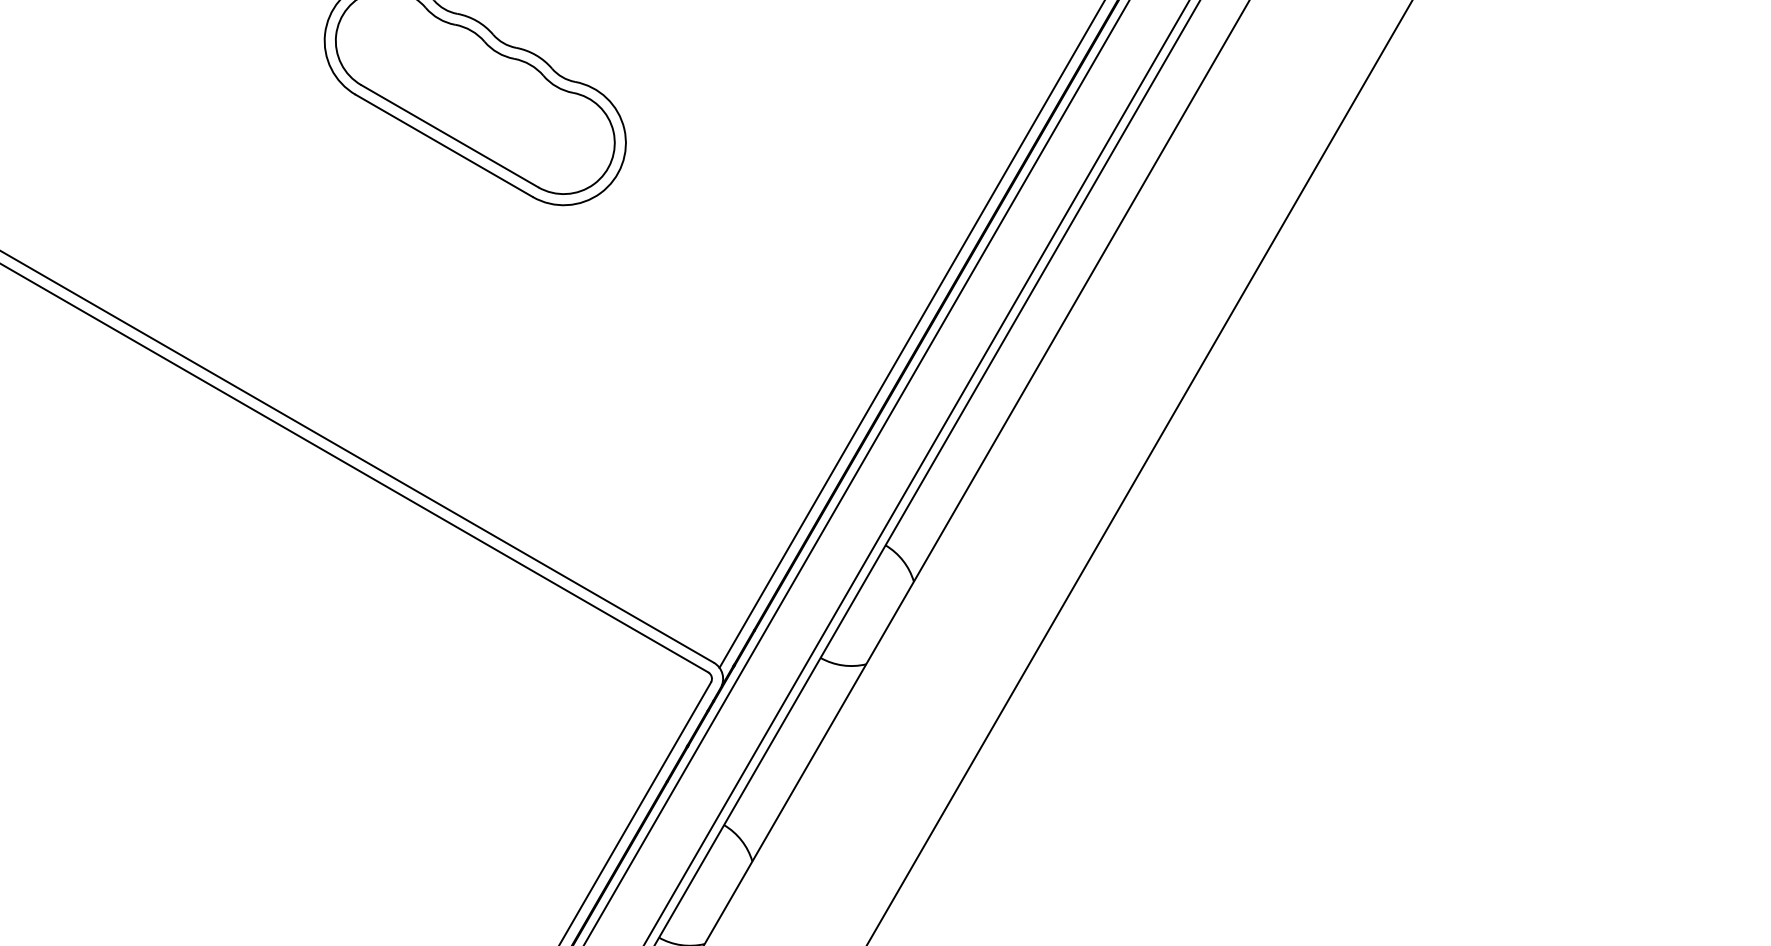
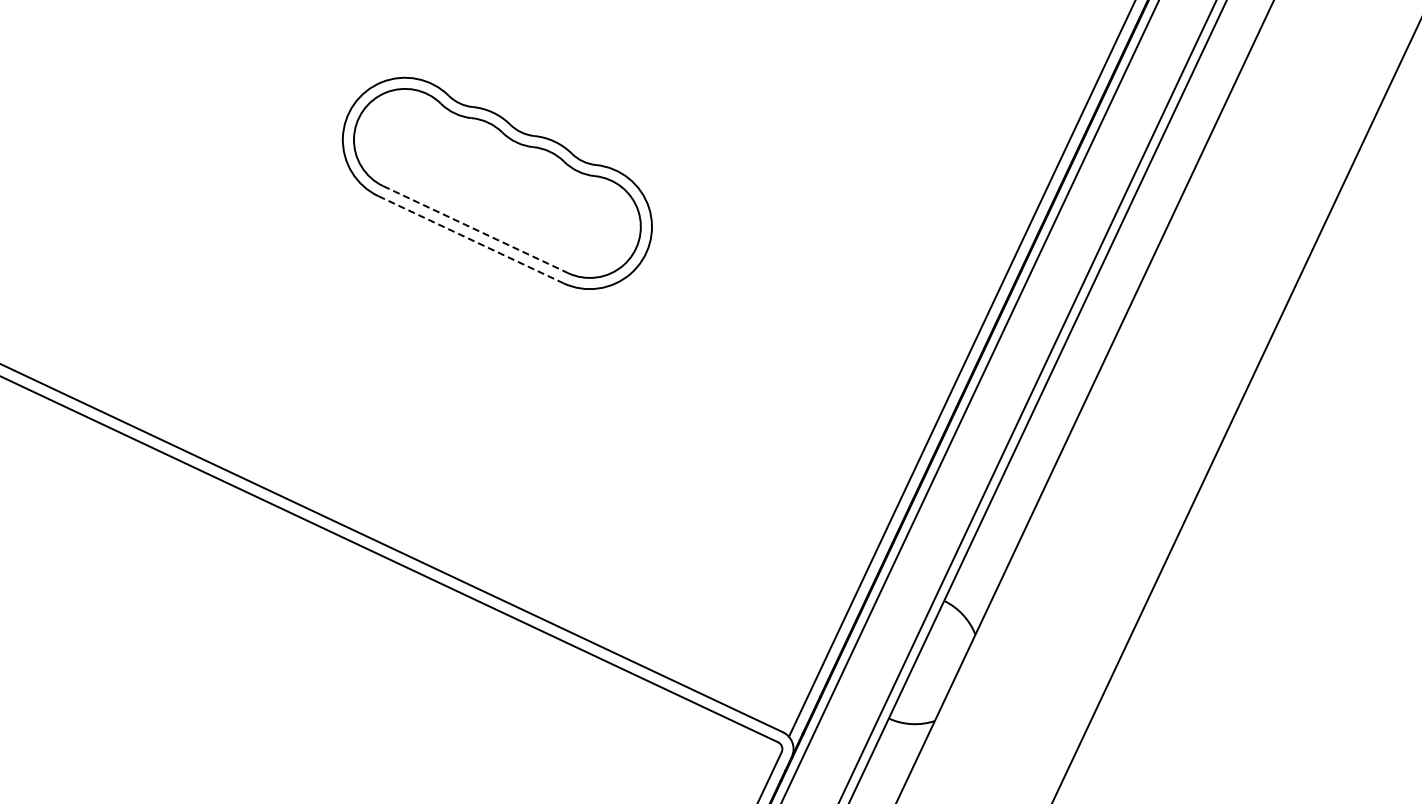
line: (450, 136) -> (476, 229), solid -> dashed
line: (444, 146) -> (471, 240), solid -> dashed

